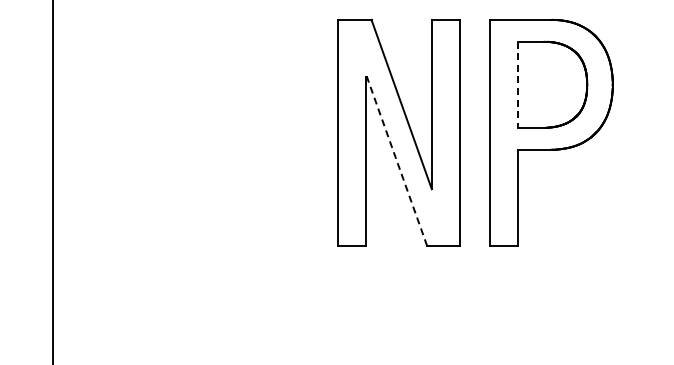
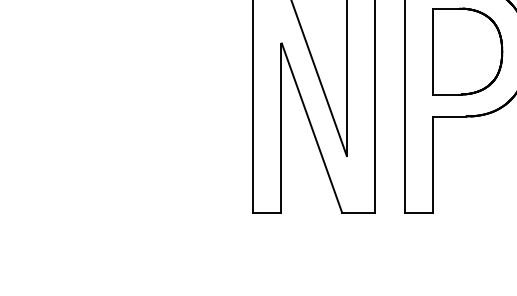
line: (517, 84) -> (432, 51), dashed -> solid
line: (397, 161) -> (312, 128), dashed -> solid

